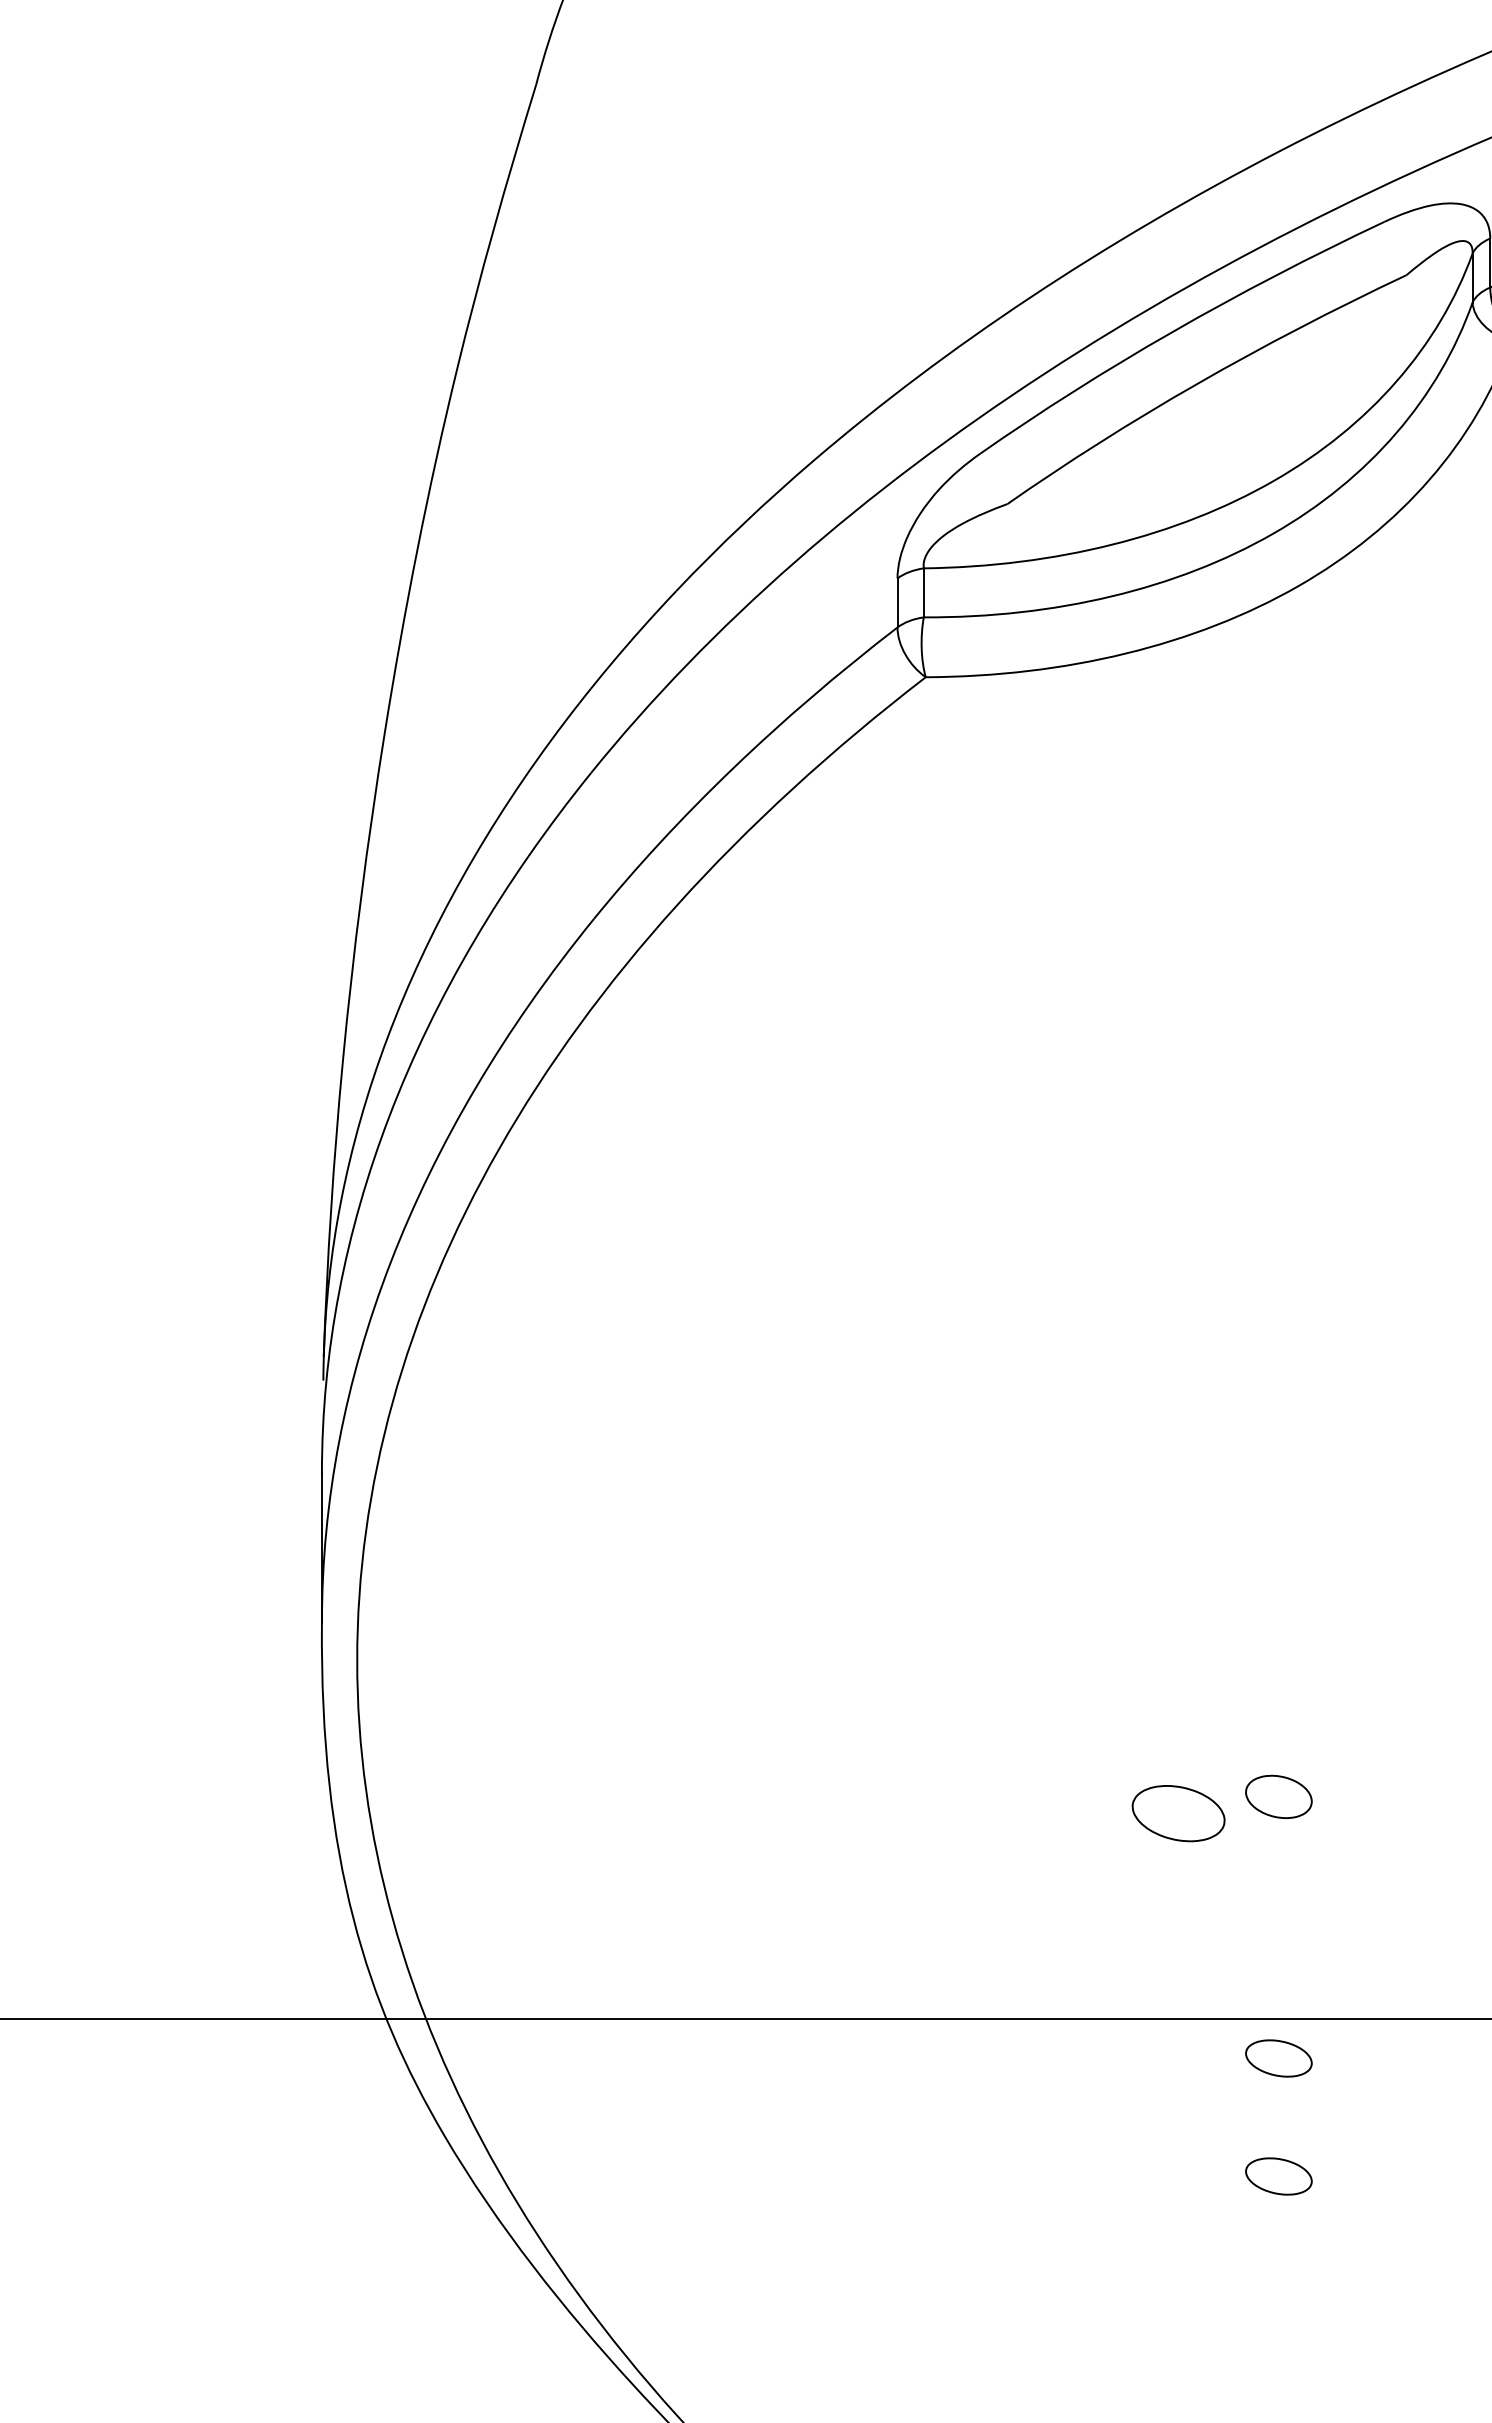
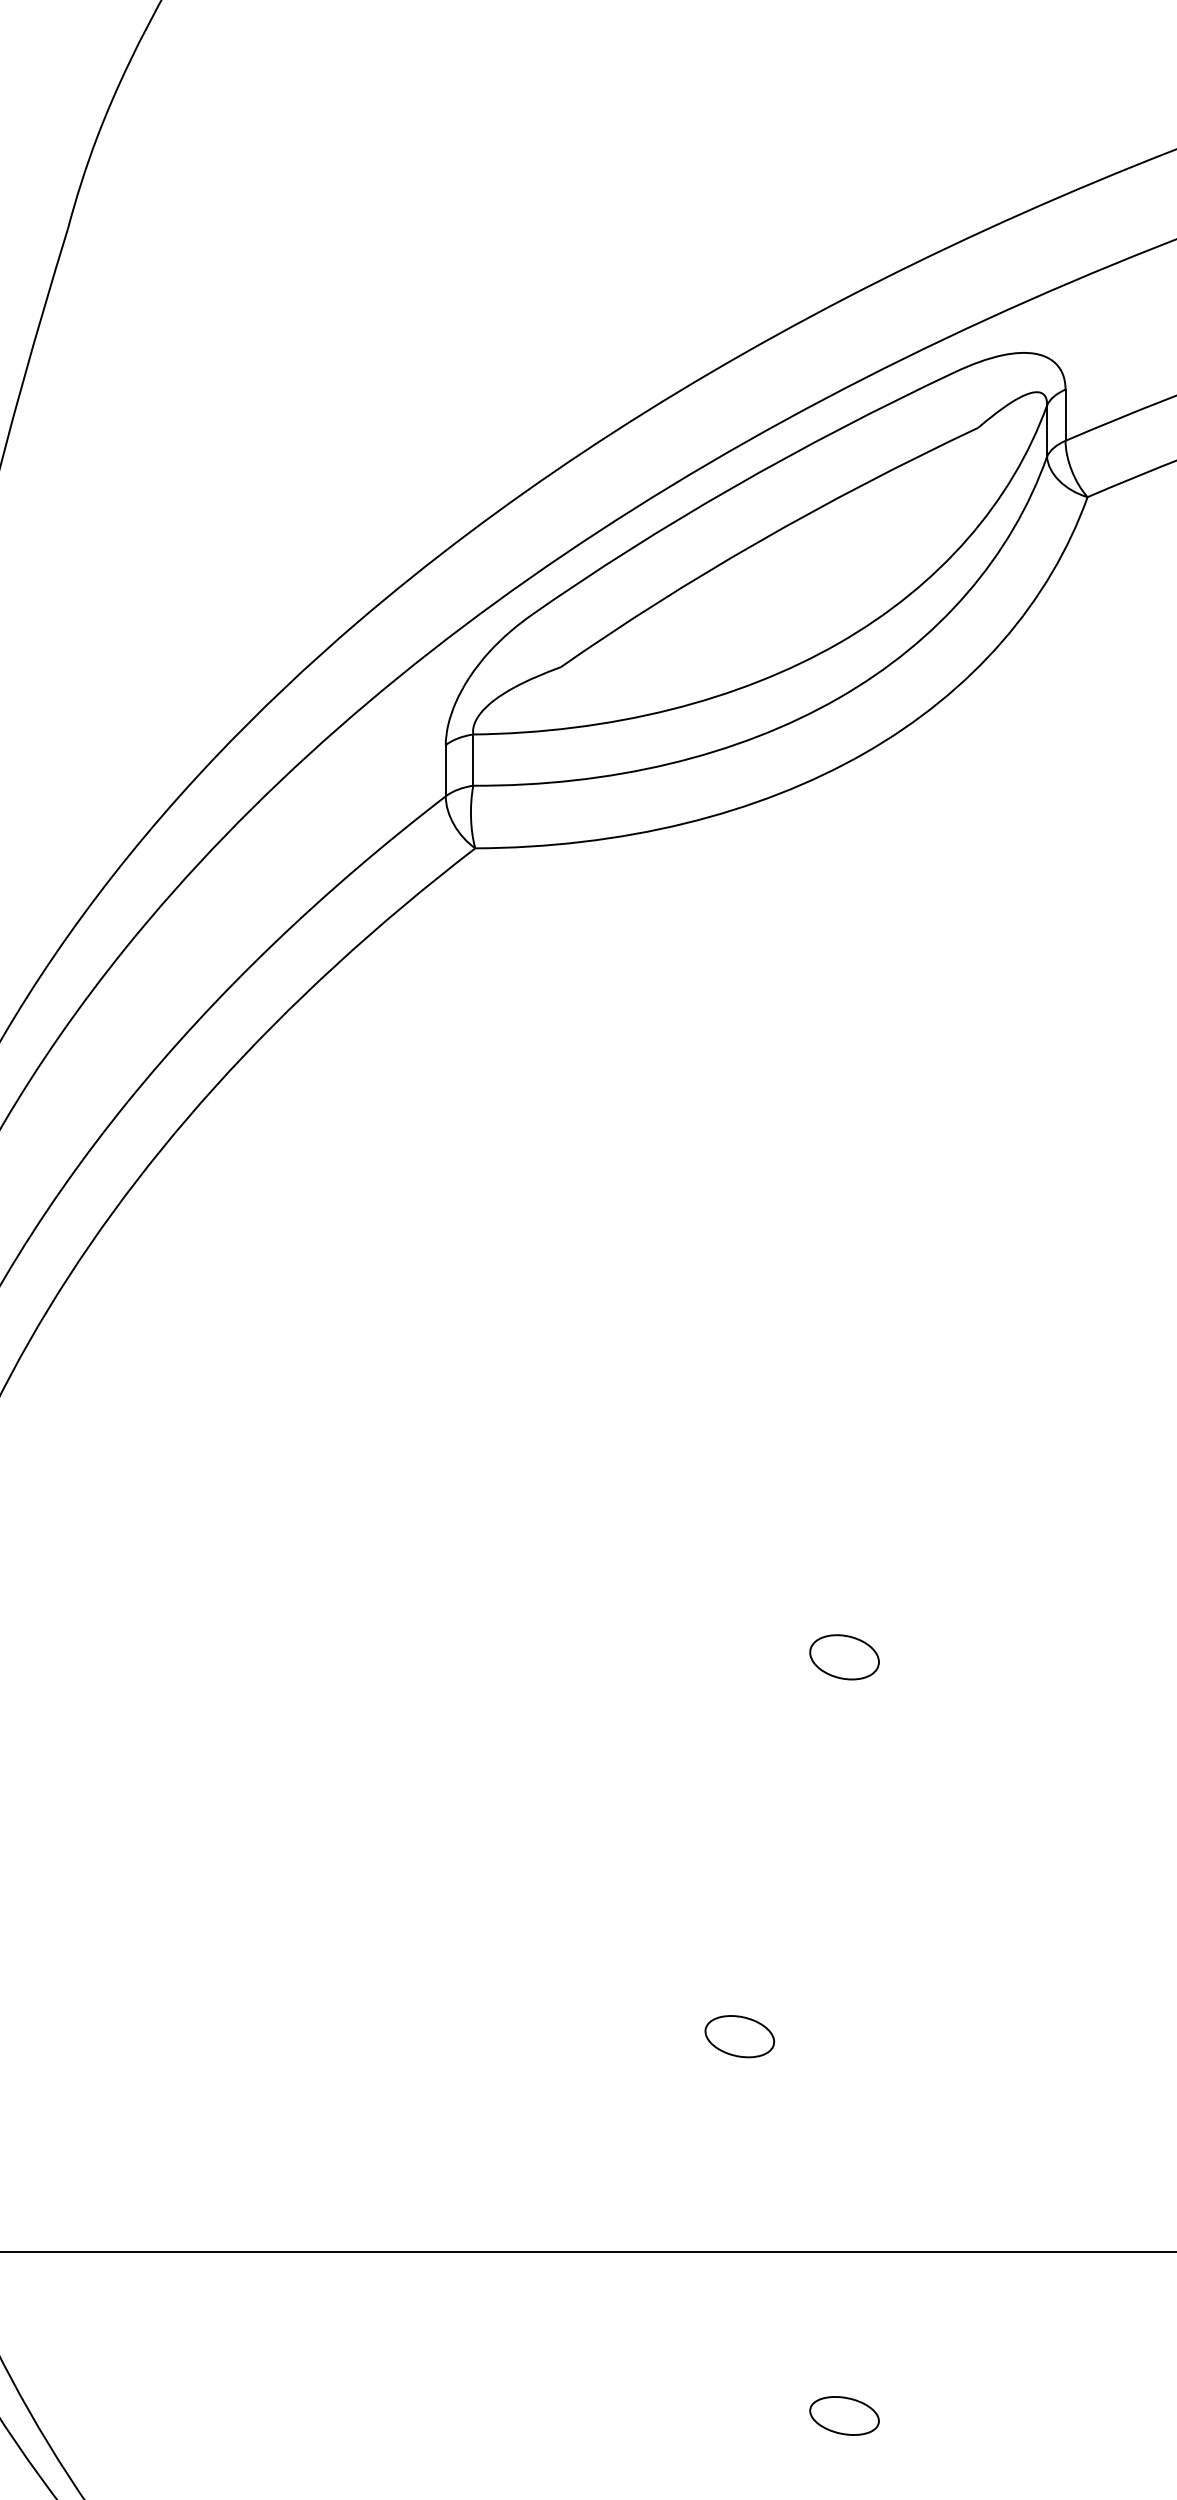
part: (1278, 1796) -> (844, 1656), moved
part: (1178, 1813) -> (739, 2036), size x0.71
part: (1278, 2058) -> (844, 2292), removed

